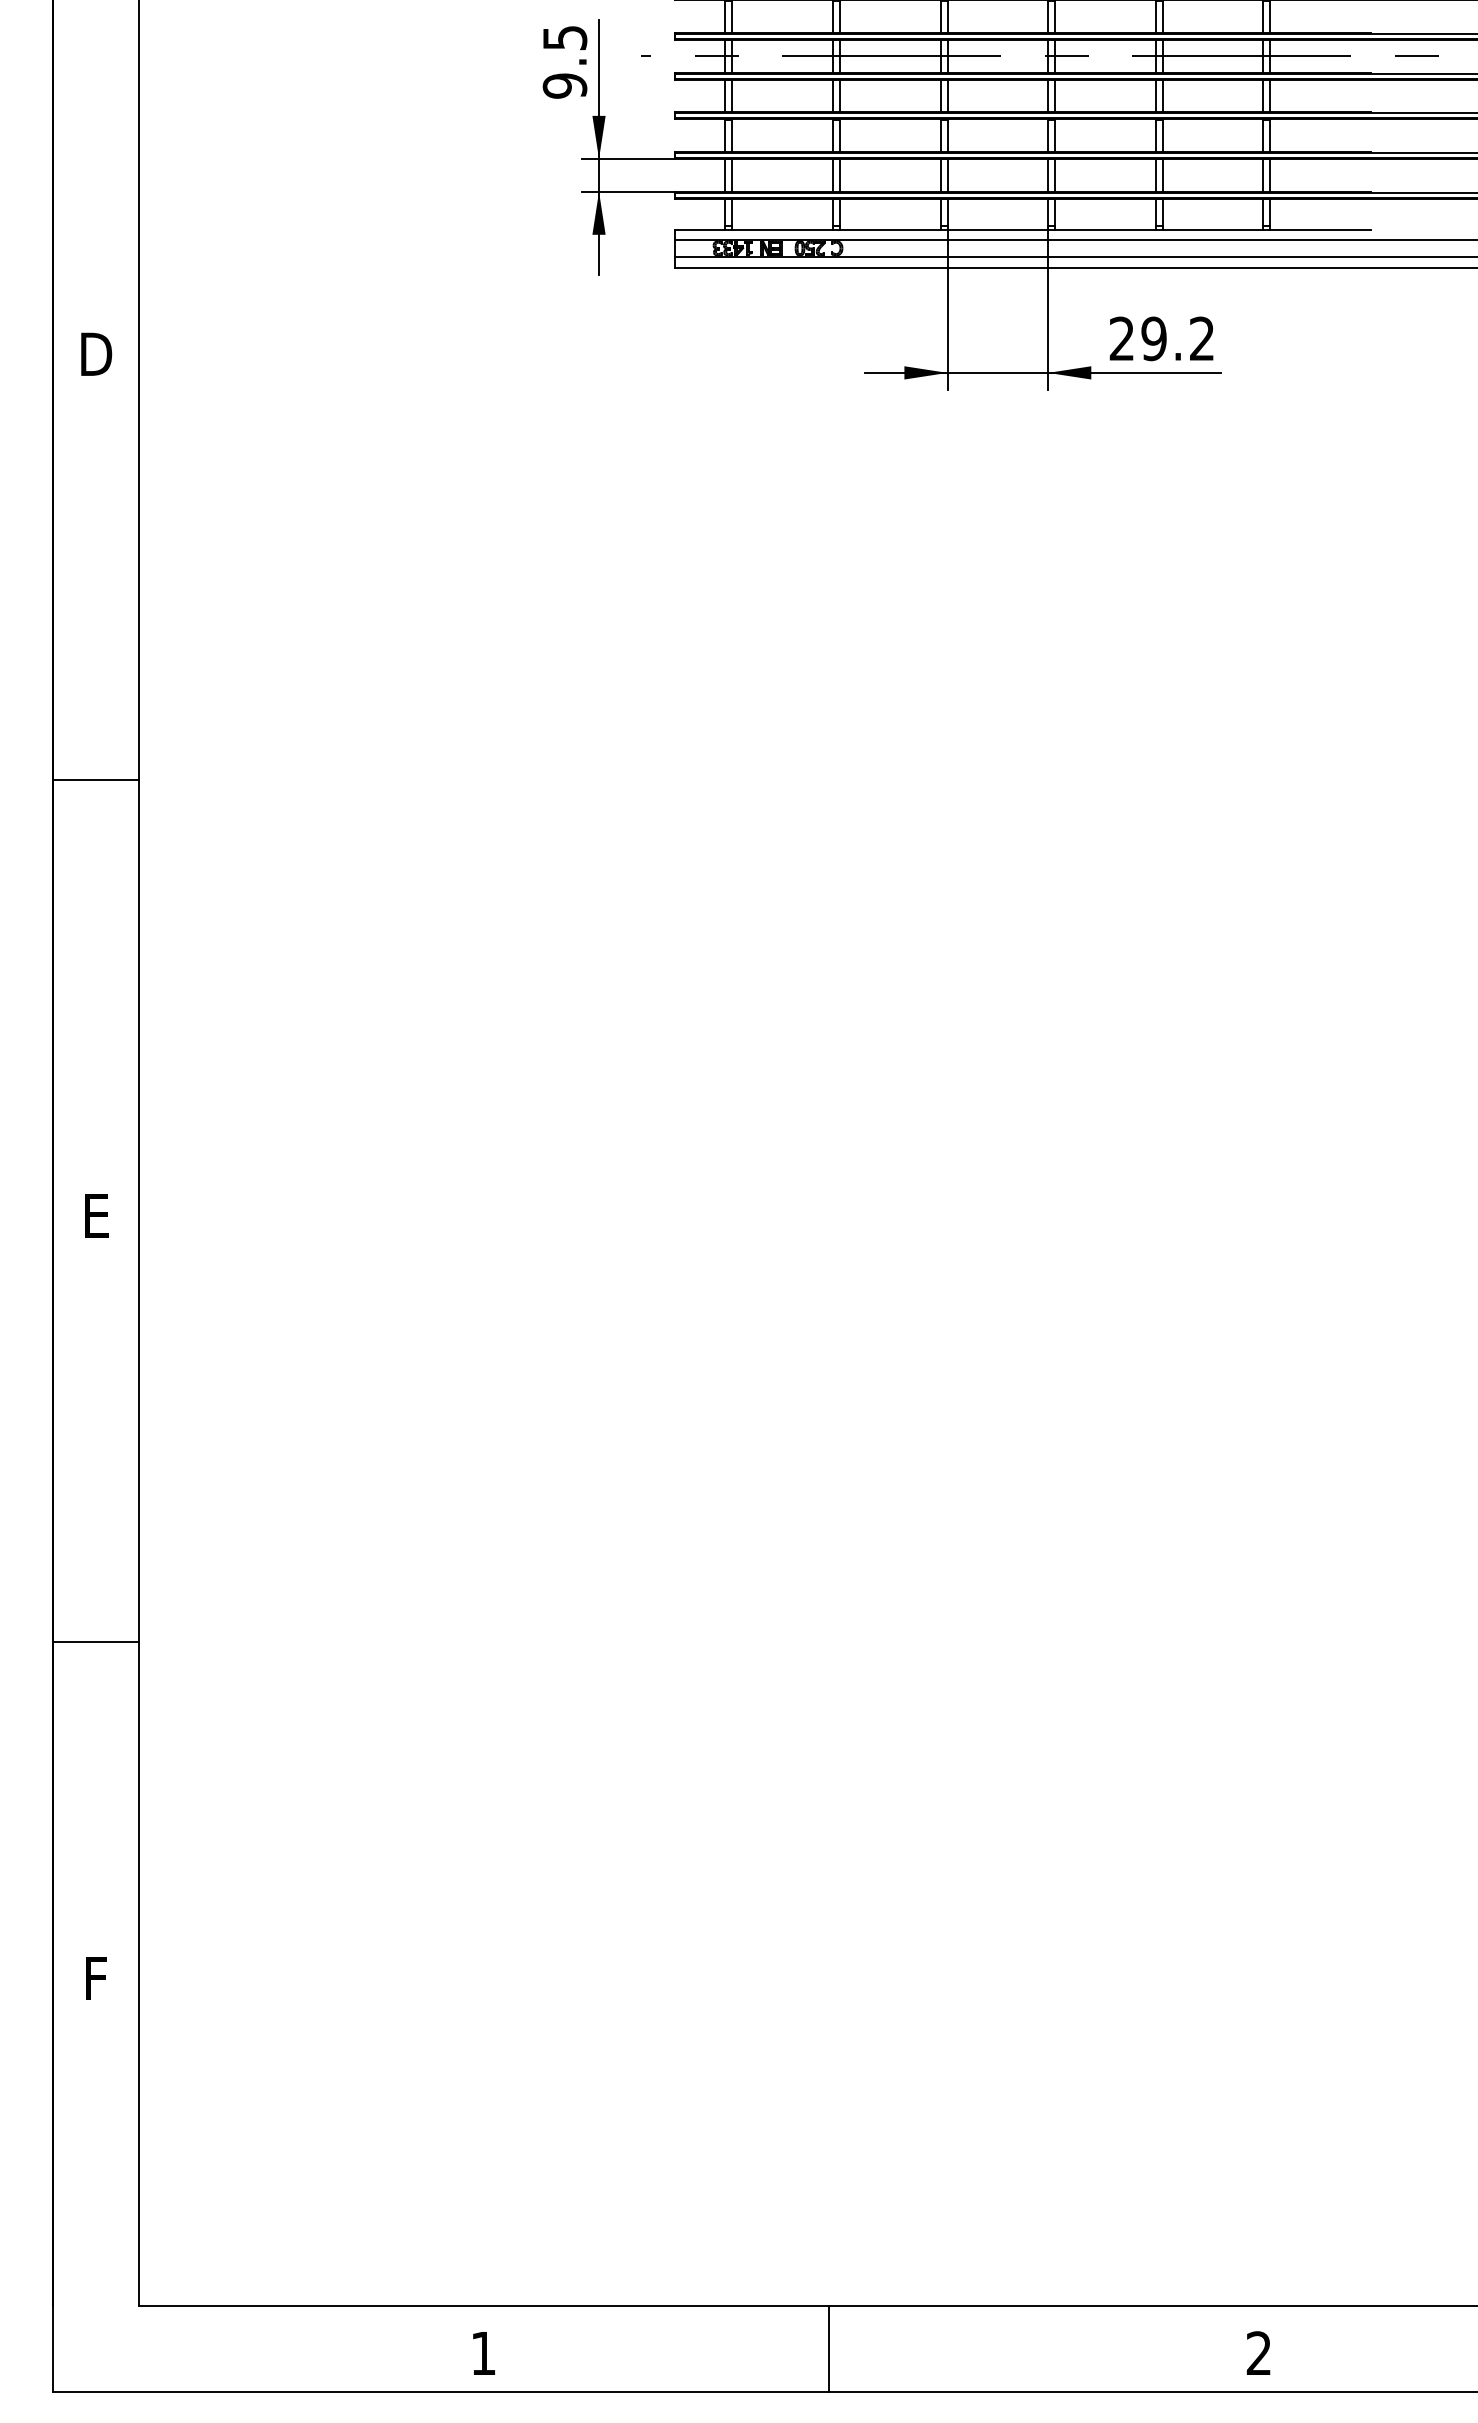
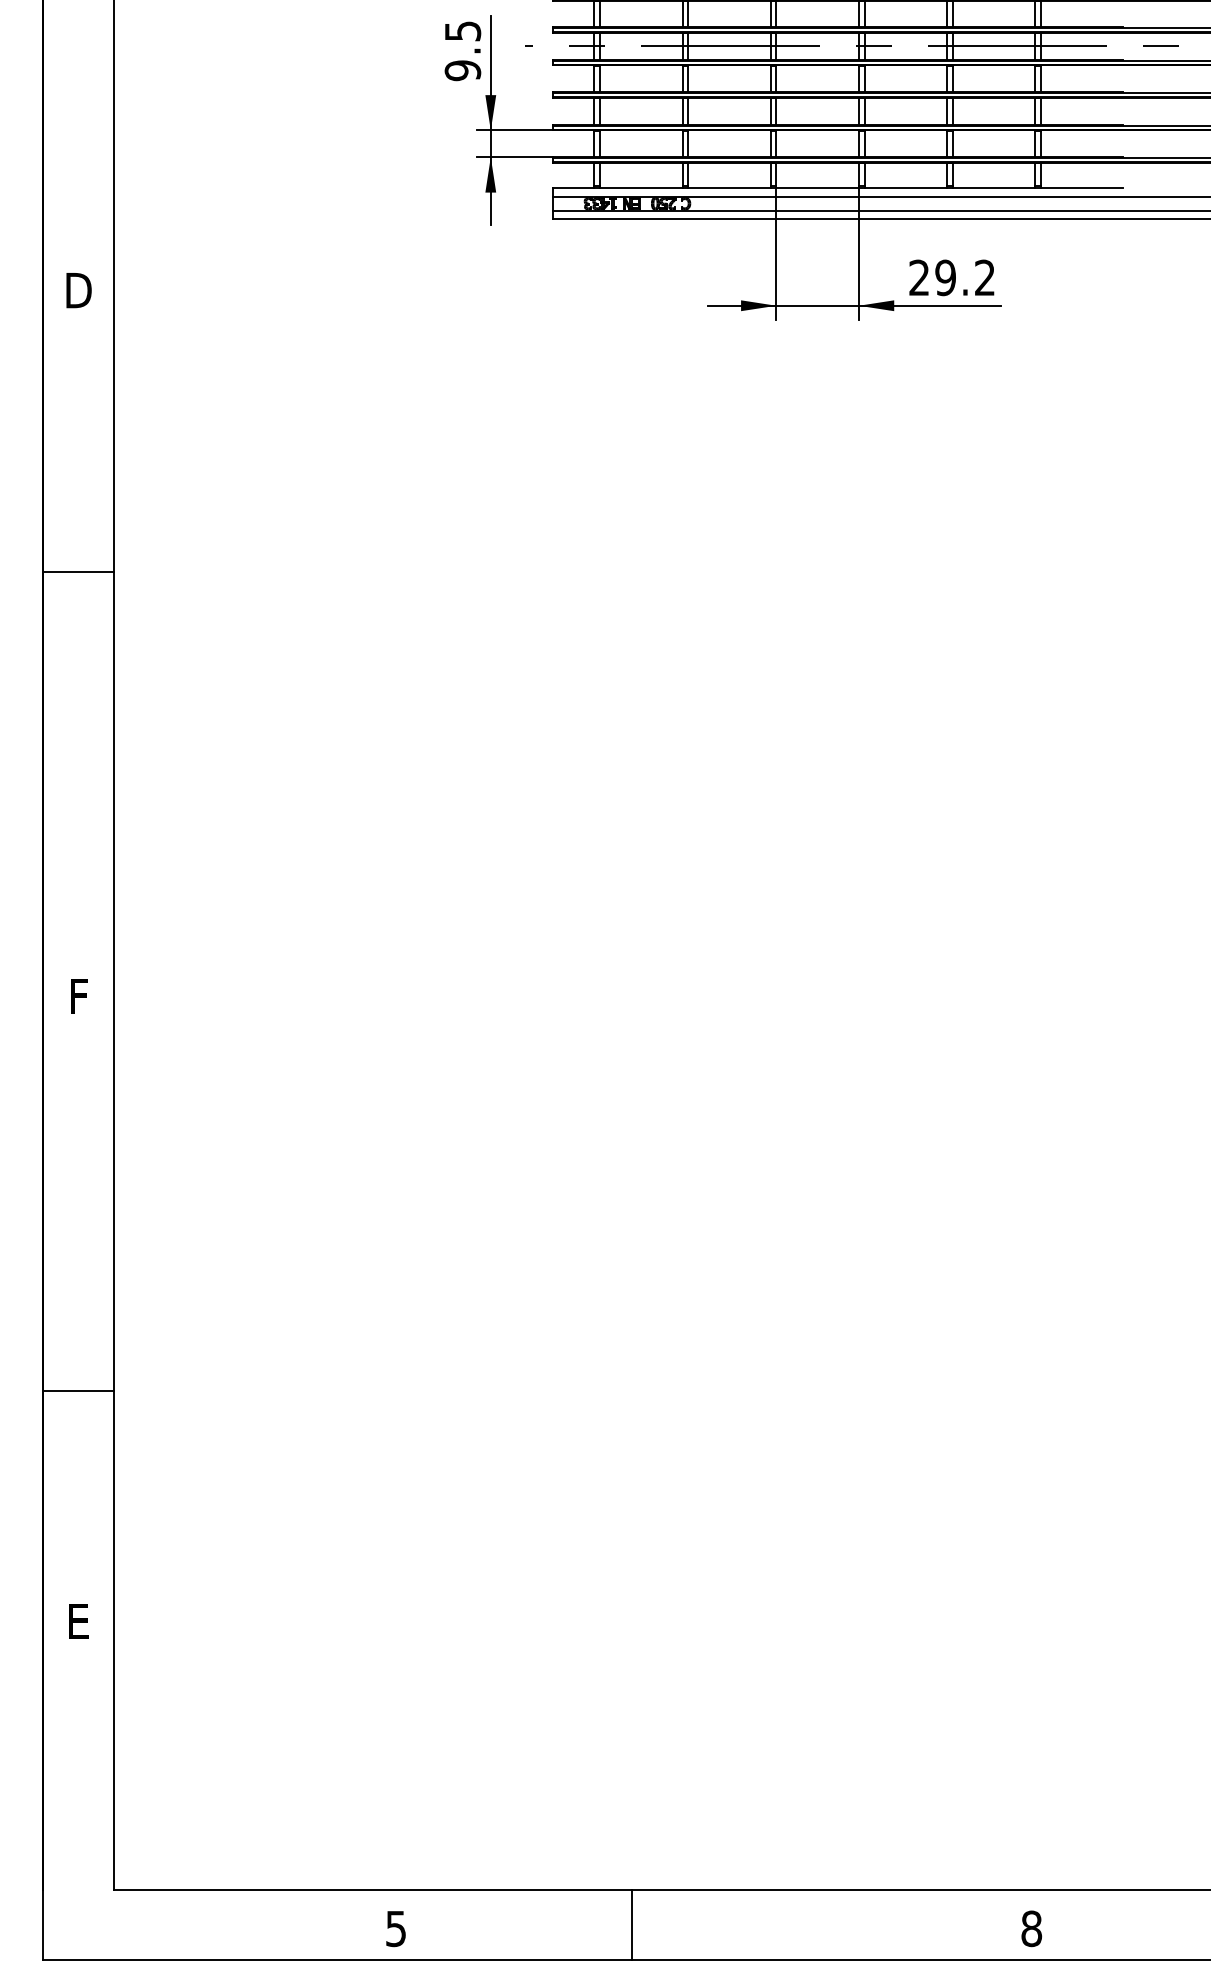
line: (96, 780) -> (78, 571), moved
text: (96, 1215) -> (78, 996), E -> F
line: (96, 1642) -> (78, 1391), moved
text: (96, 1978) -> (78, 1621), F -> E
line: (828, 2348) -> (632, 1924), moved
text: (483, 2353) -> (396, 1928), 1 -> 5
text: (1258, 2353) -> (1031, 1928), 2 -> 8

